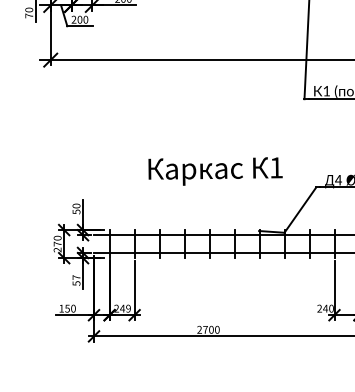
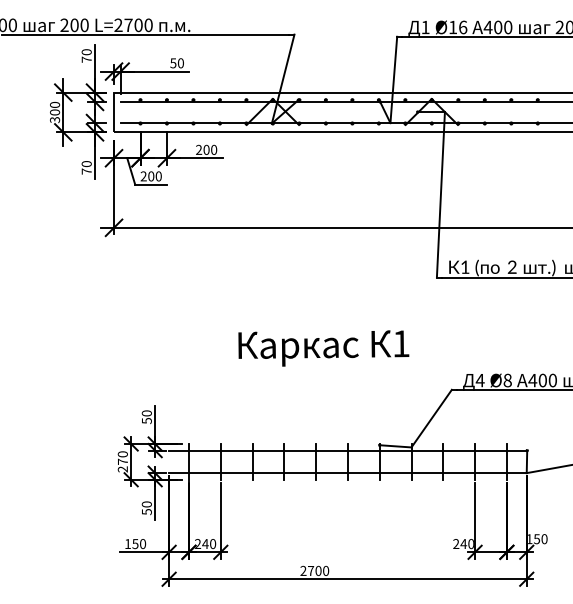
text: (215, 171) -> (323, 348), moved
text: (76, 277) -> (146, 504), 57 -> 50
text: (128, 308) -> (212, 543), 249 -> 240

